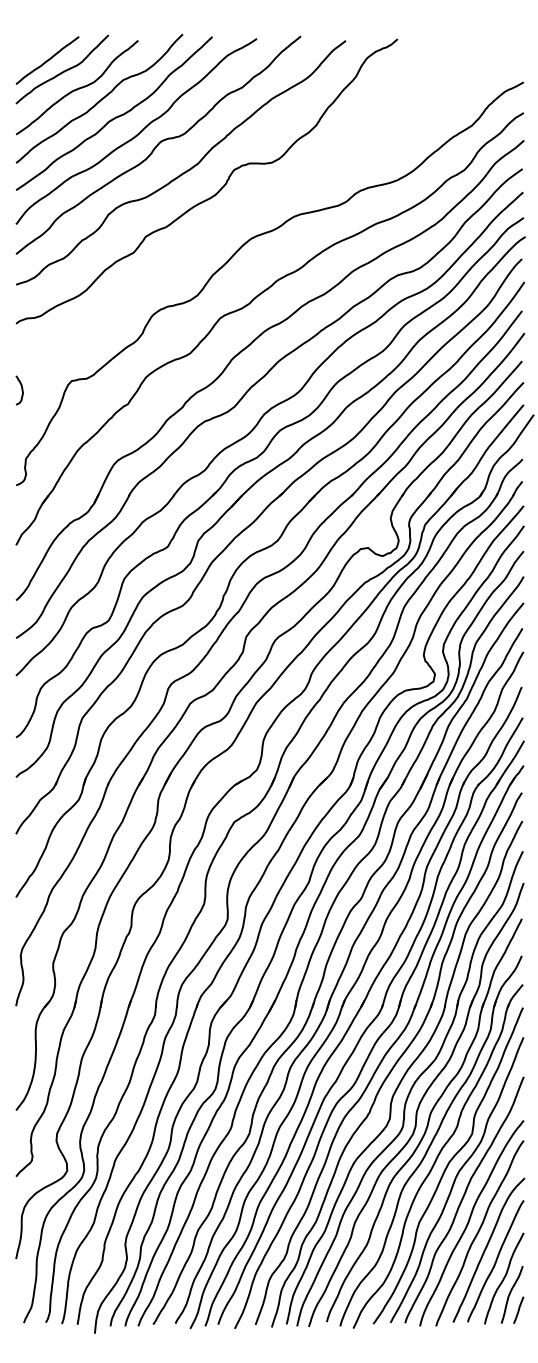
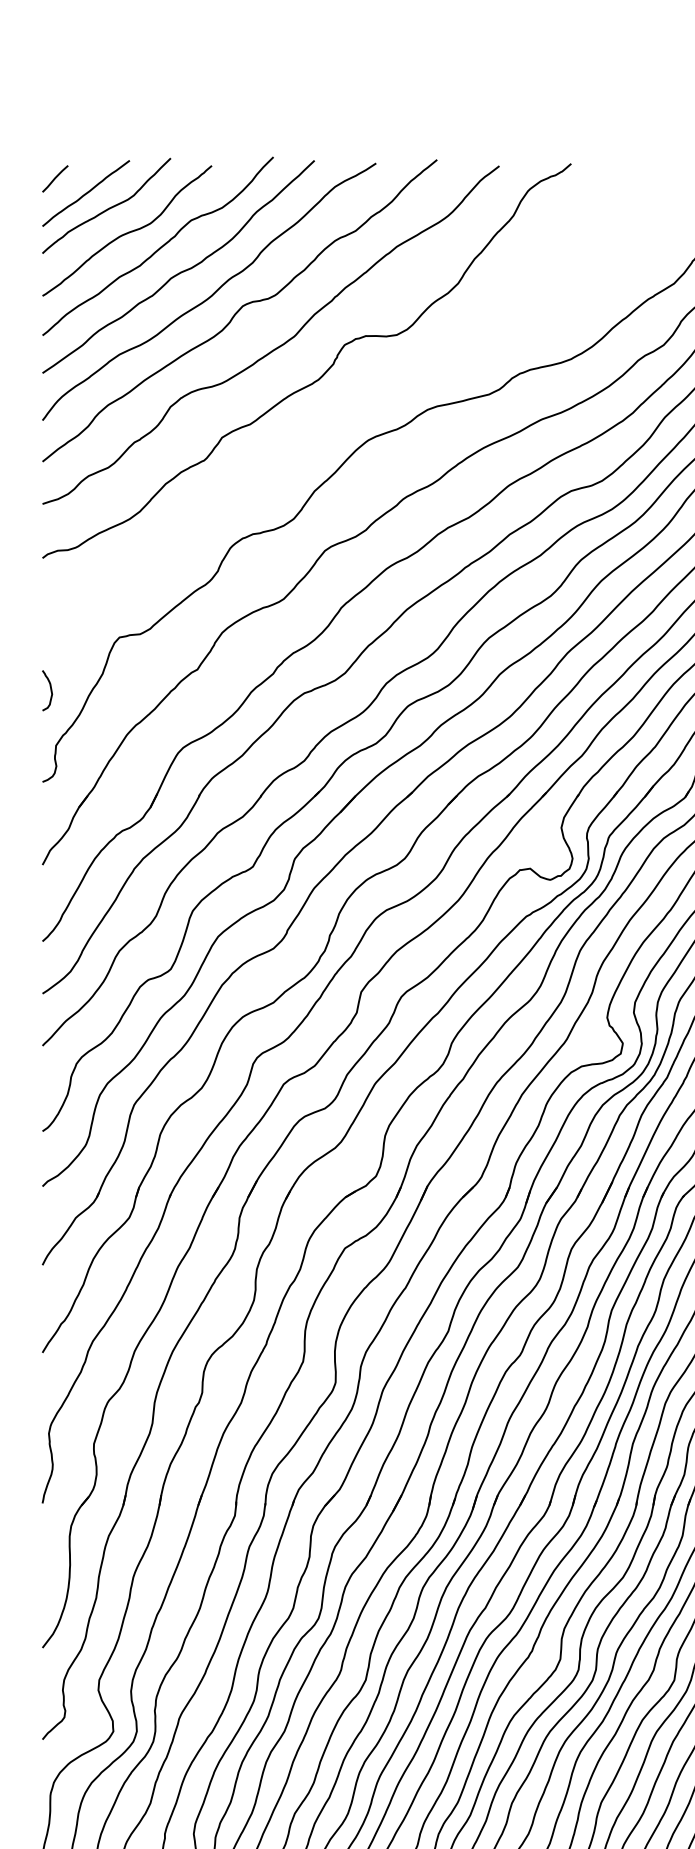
line: (24, 49) -> (54, 178), added
curve: (21, 390) -> (49, 690), moved

